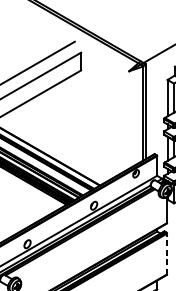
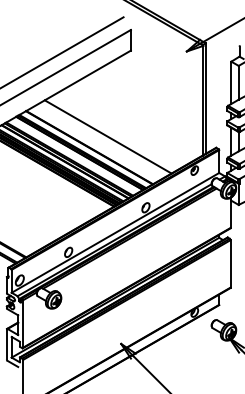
line: (60, 144) -> (107, 136), added
line: (166, 253) -> (230, 263), dashed -> solid

